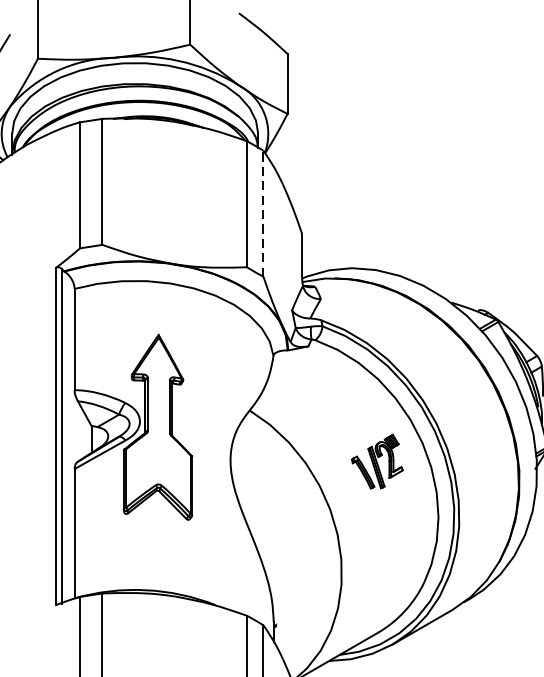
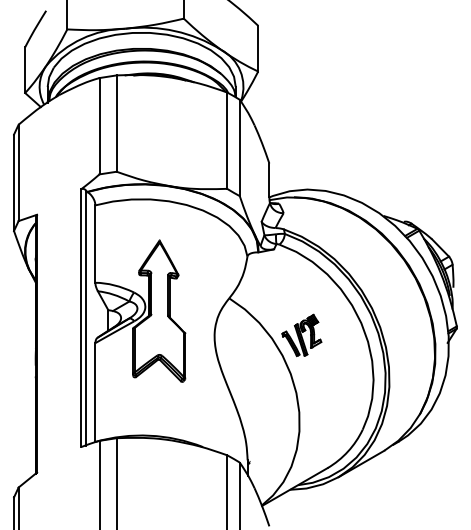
line: (263, 213) -> (239, 147), dashed -> solid
part: (376, 461) -> (301, 335), moved

